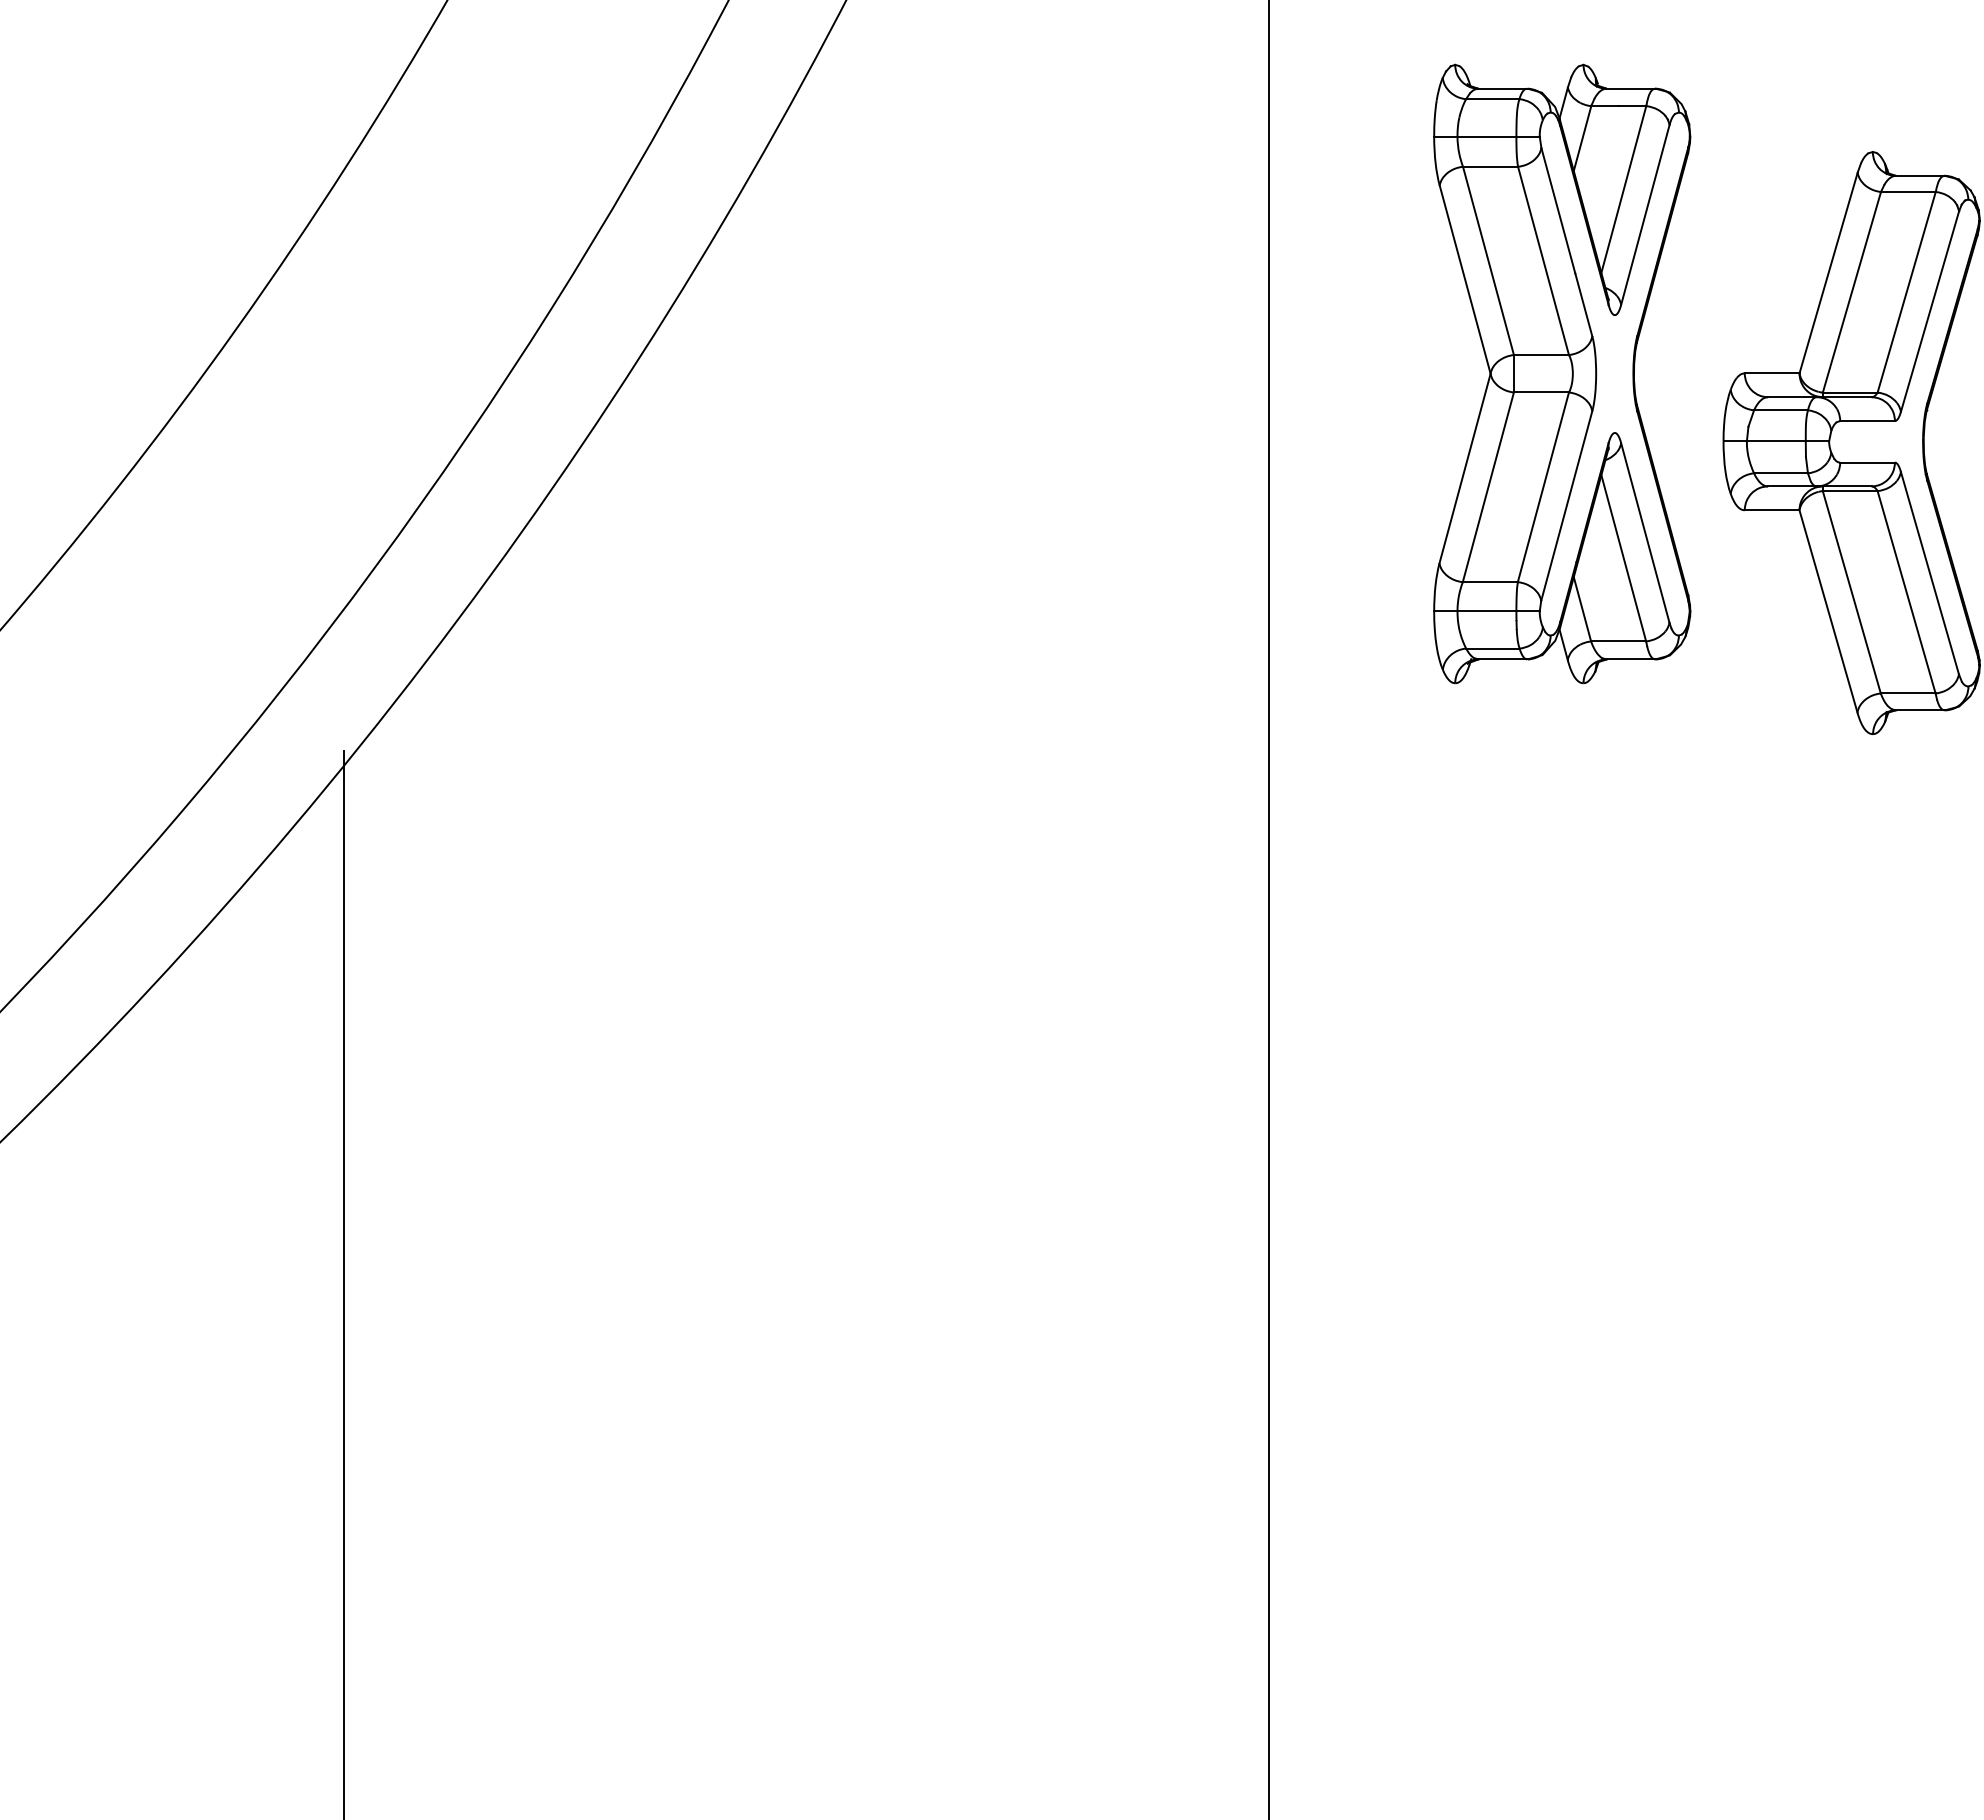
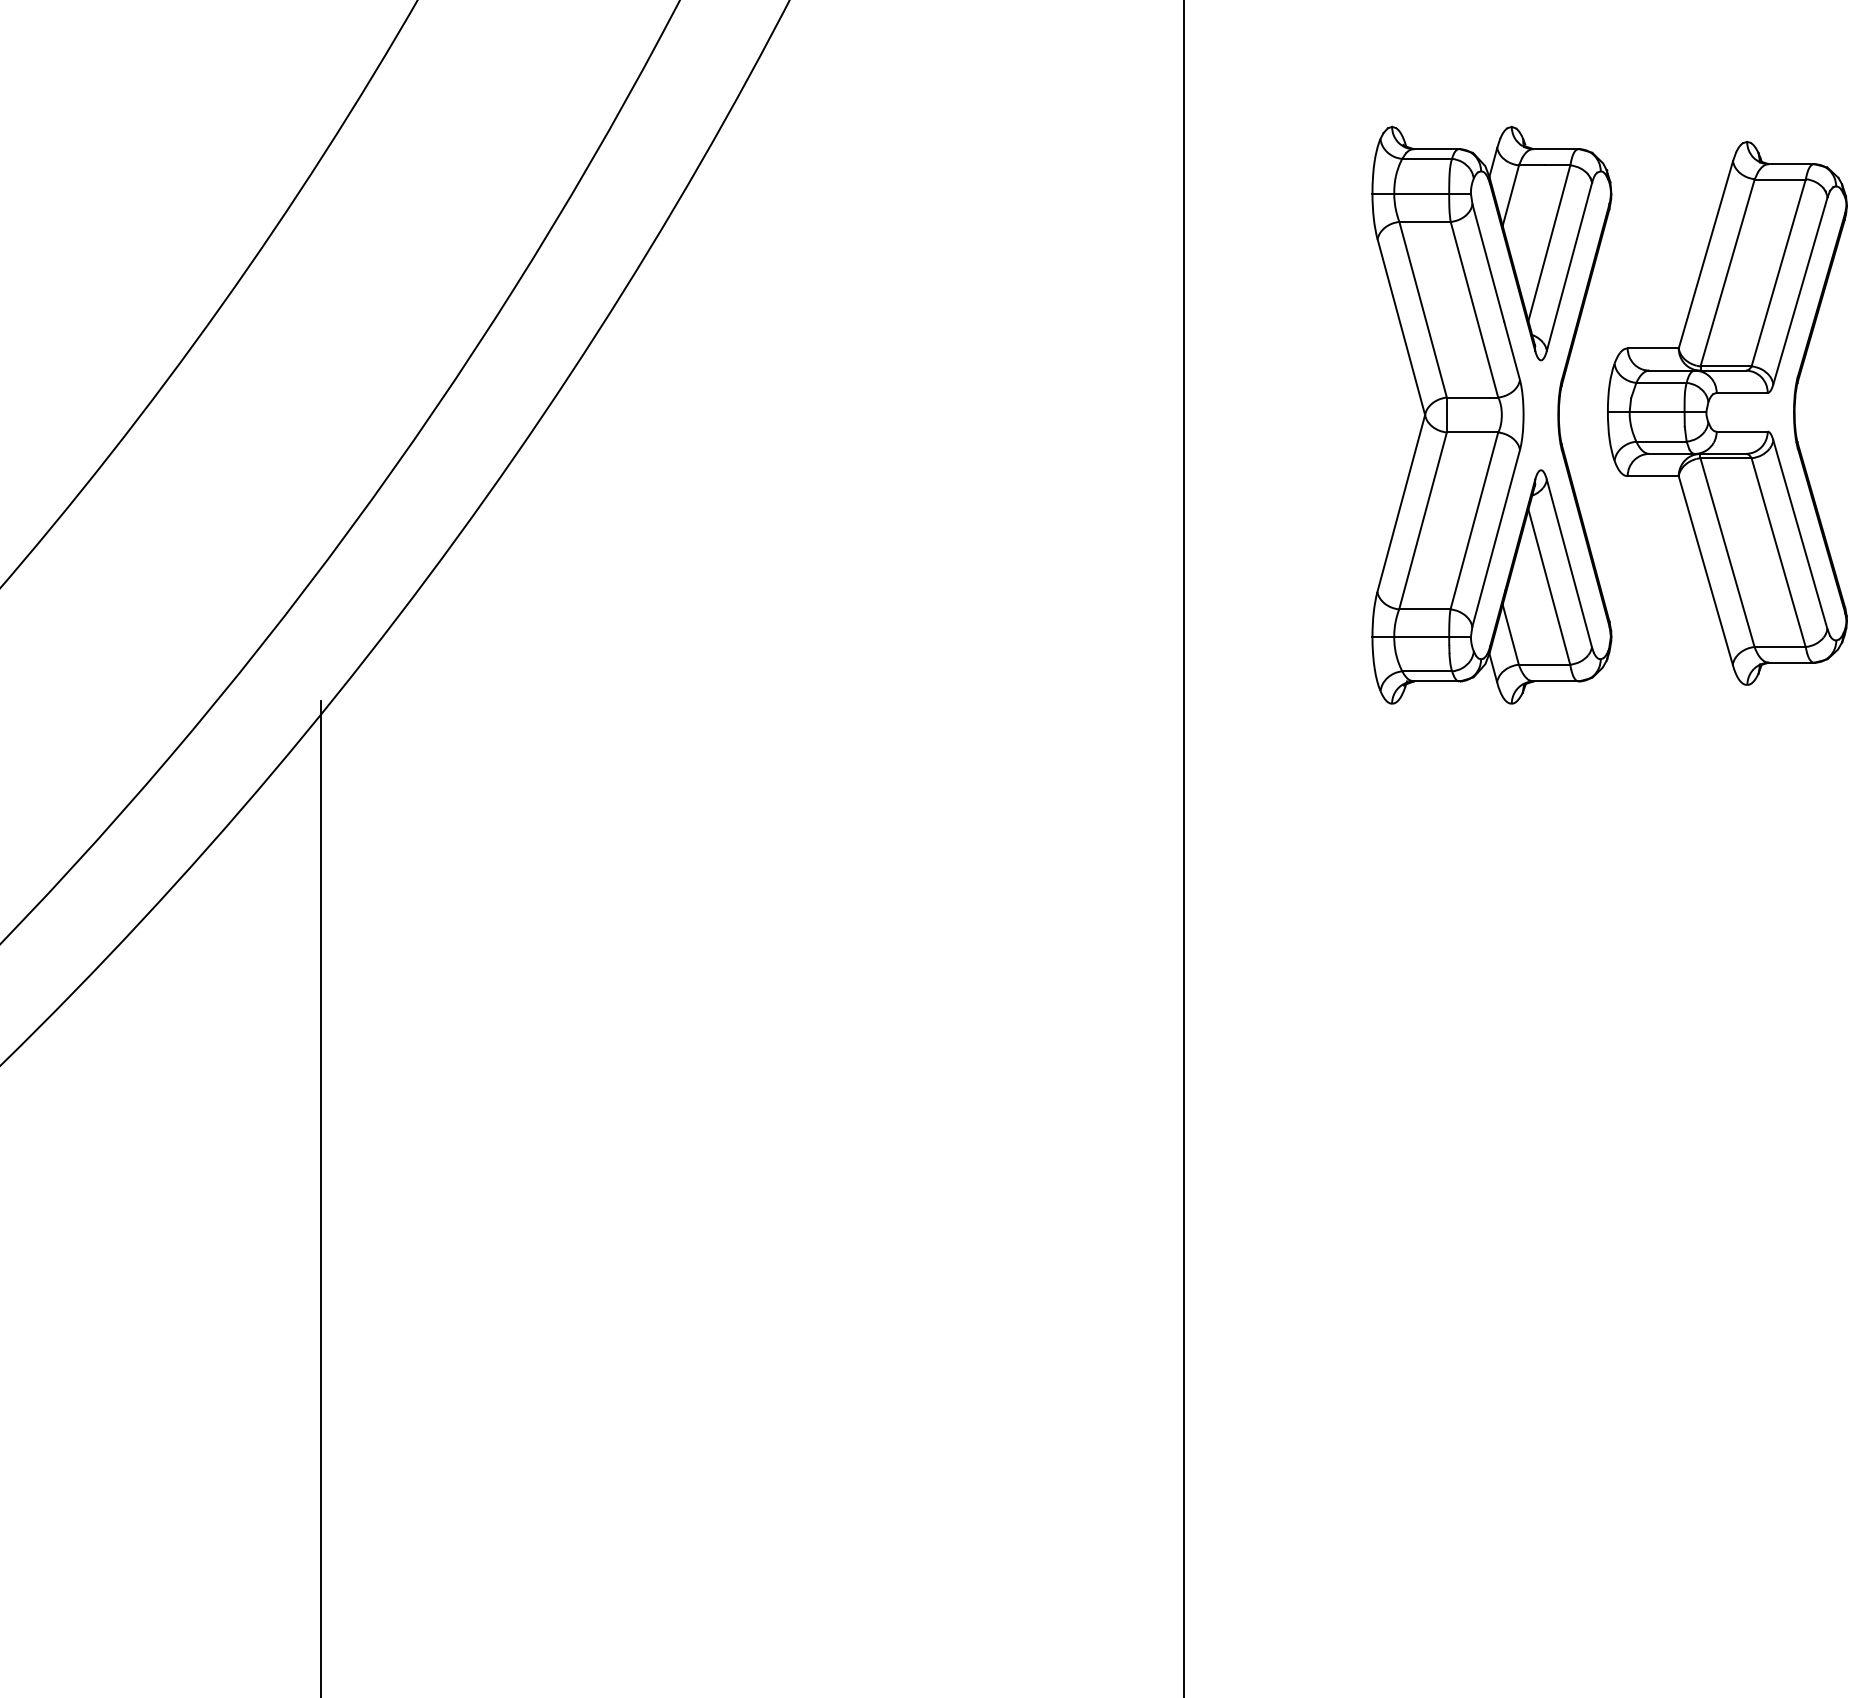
part: (1562, 373) -> (1492, 414), moved

